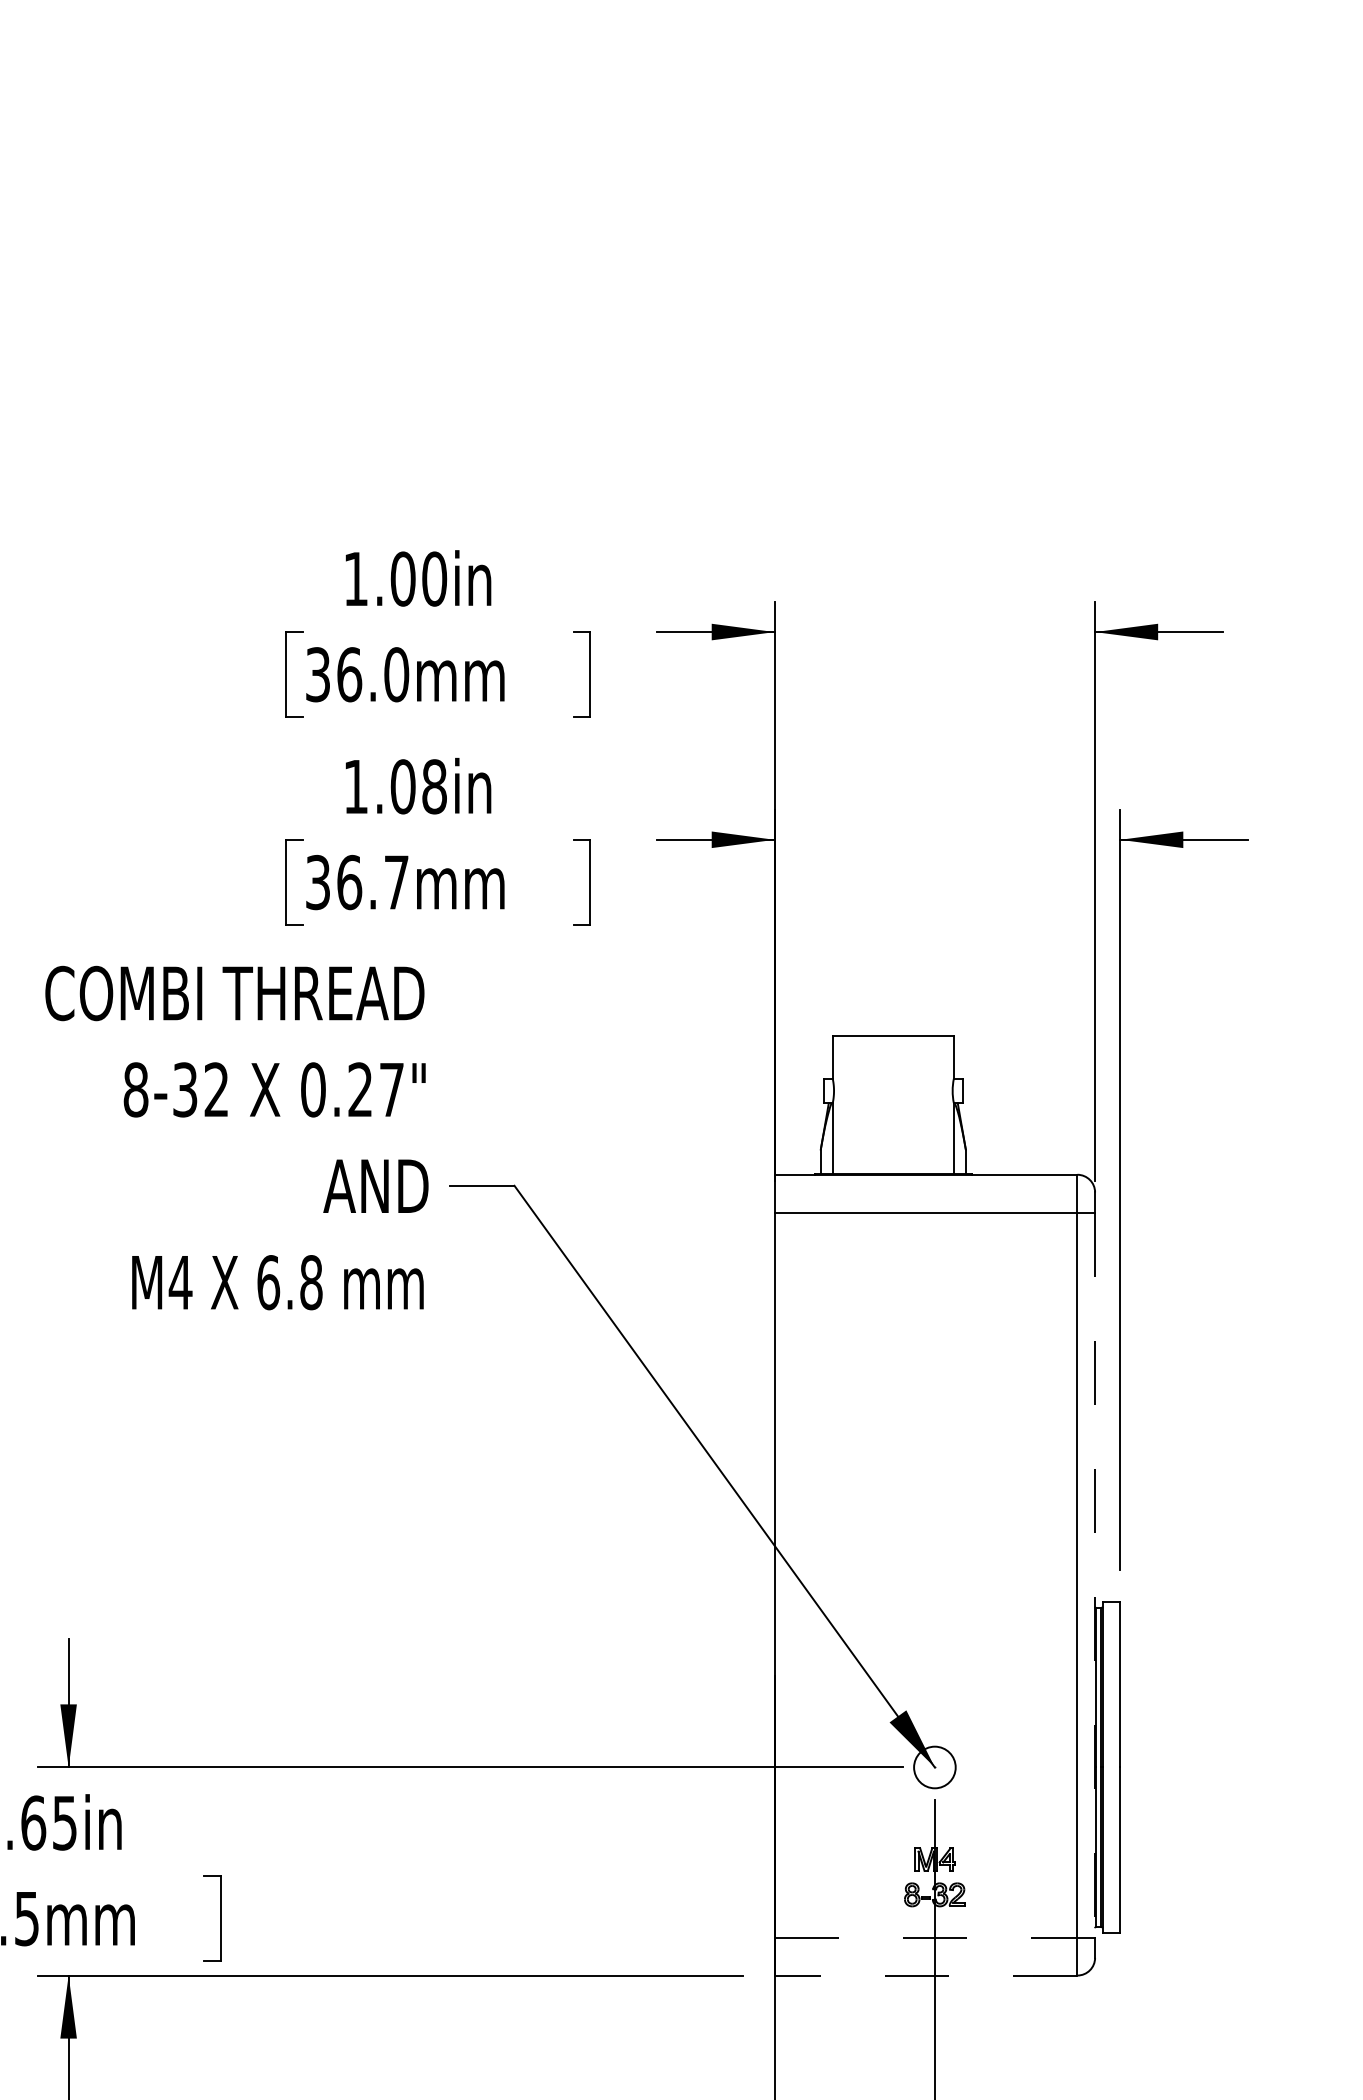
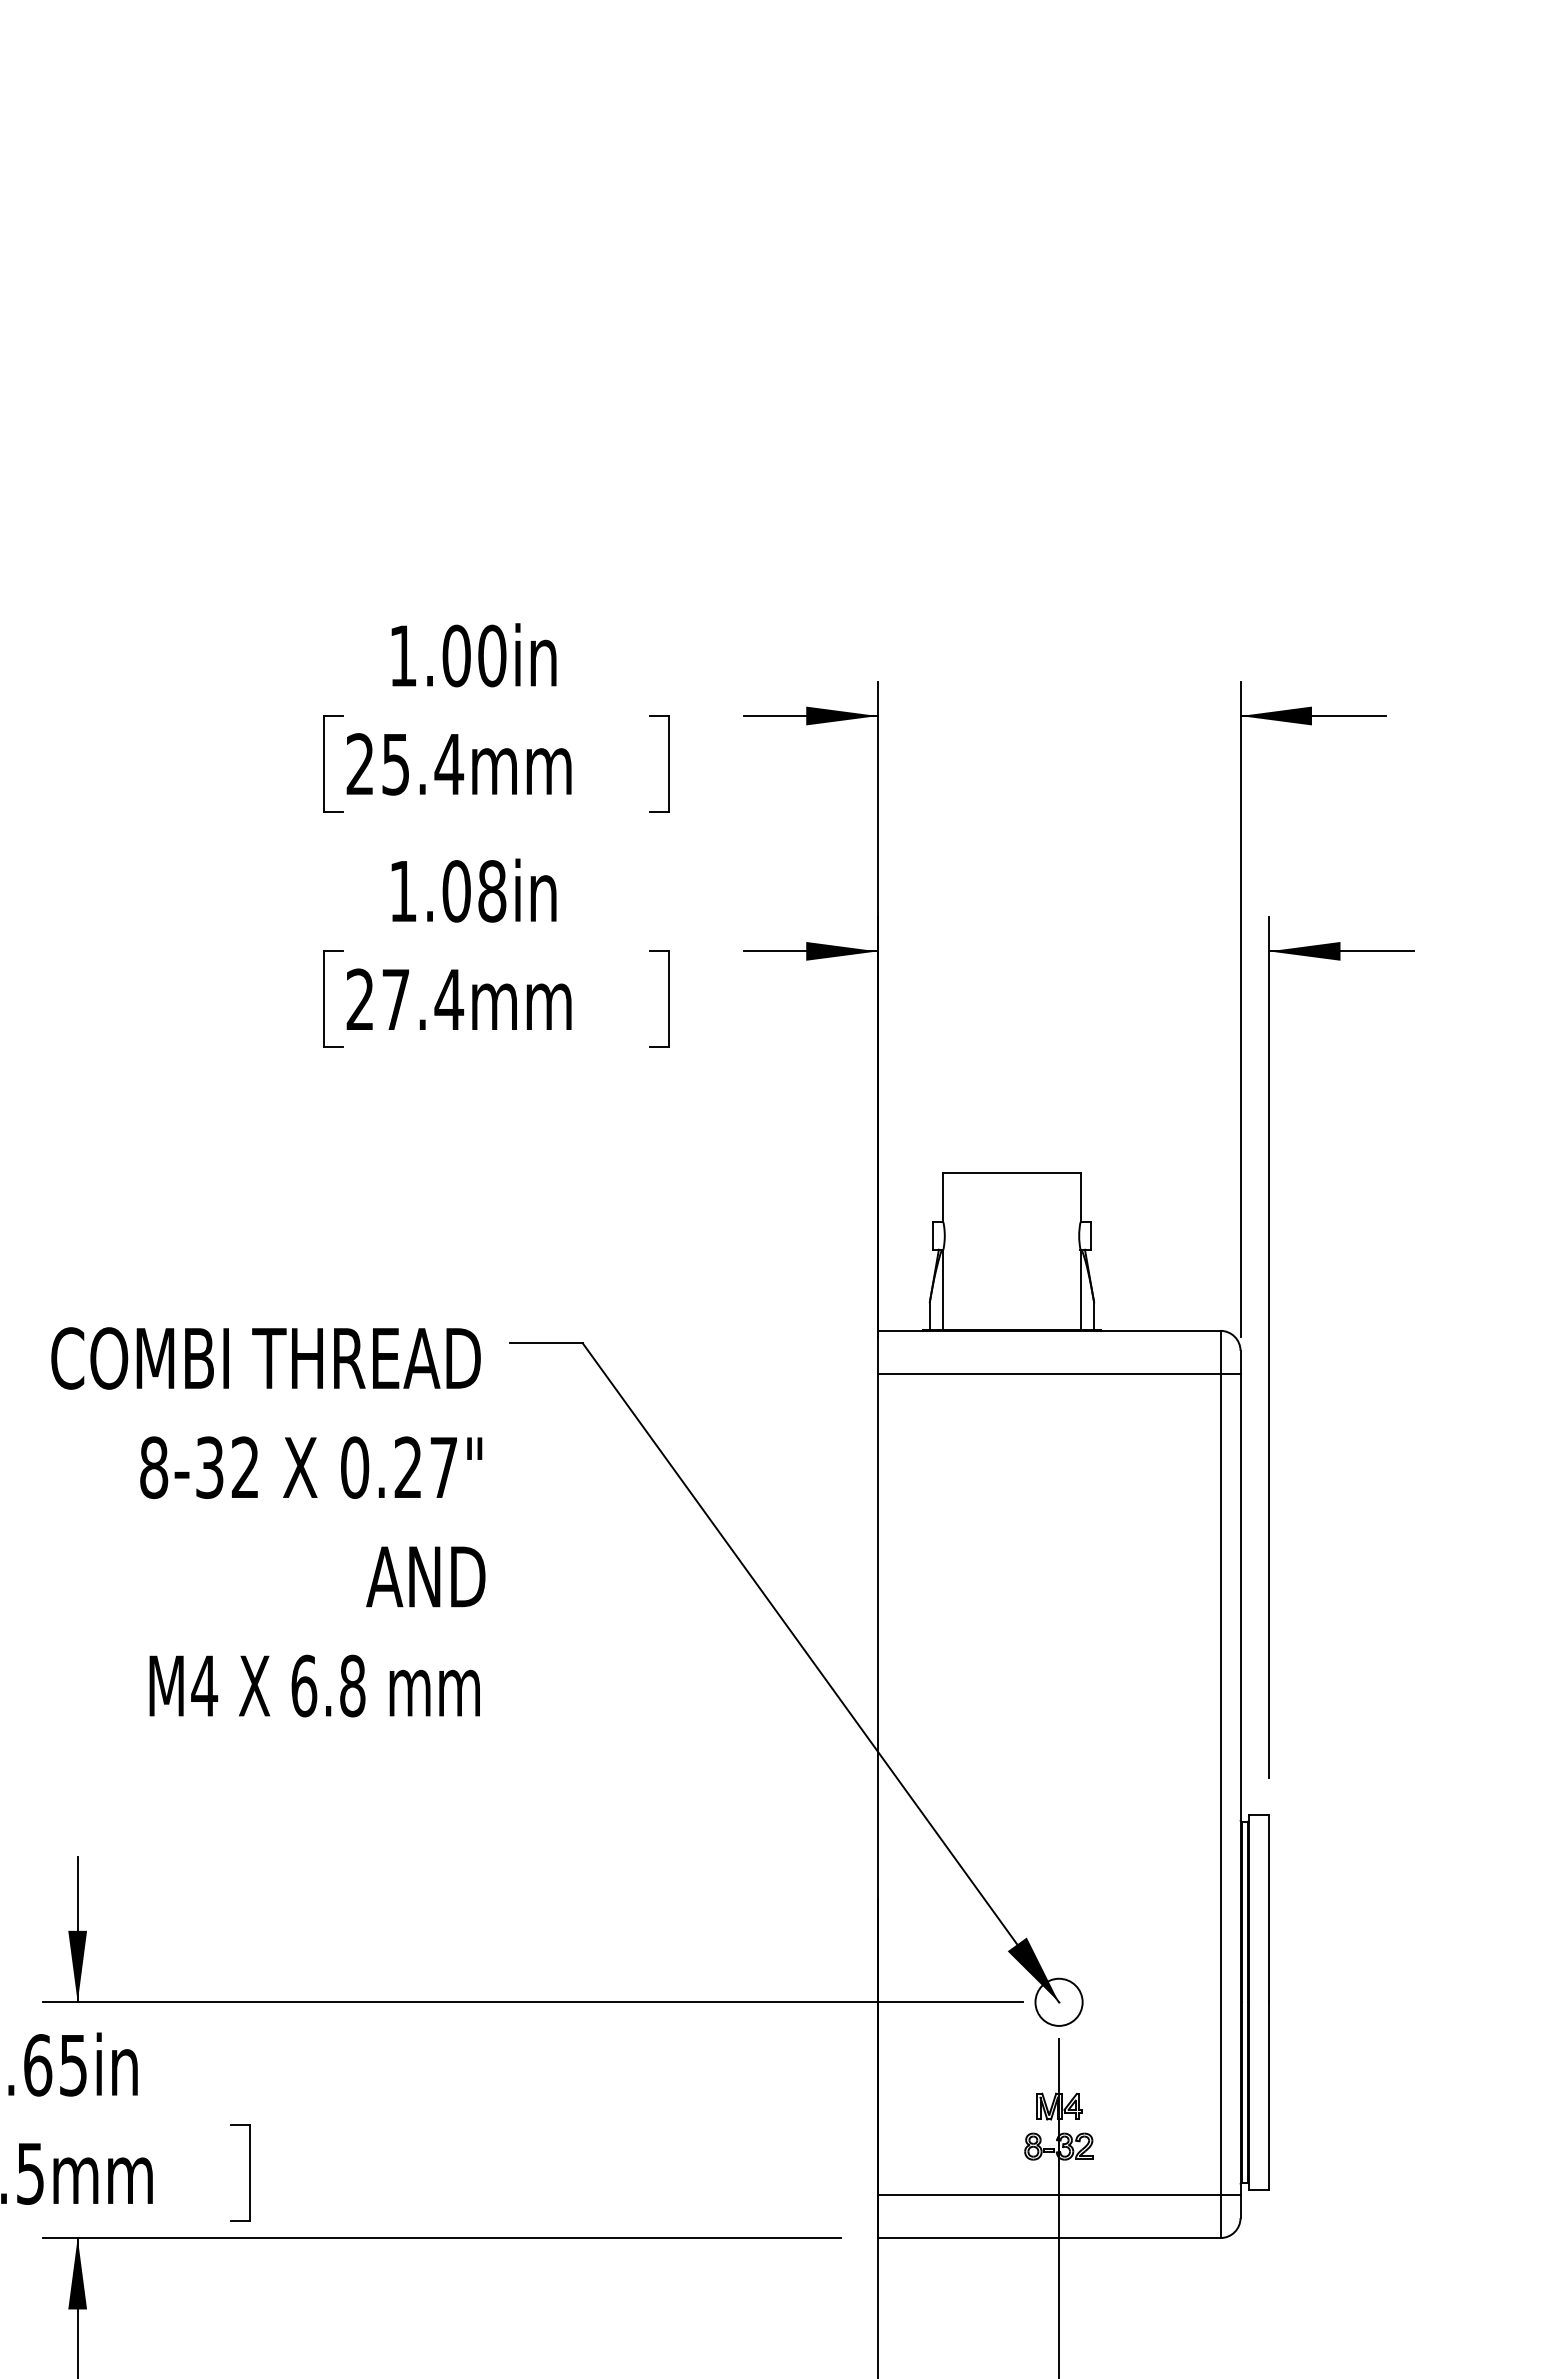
text: (357, 674) -> (405, 764), 36.0mm -> 25.4mm
text: (357, 882) -> (405, 999), 36.7mm -> 27.4mm
text: (237, 1138) -> (268, 1522), moved
line: (1095, 1575) -> (1240, 1784), dashed -> solid
line: (926, 1937) -> (1049, 2195), dashed -> solid
line: (925, 1975) -> (1048, 2238), dashed -> solid

